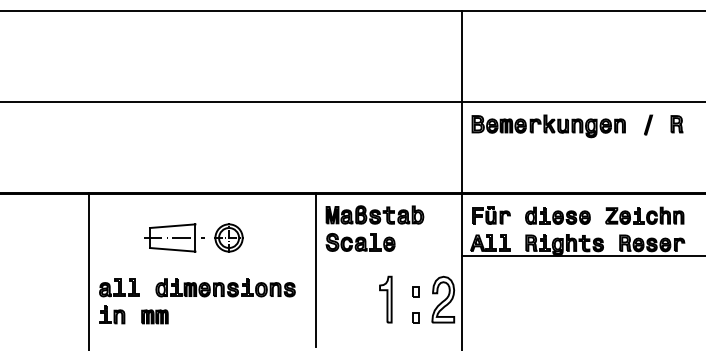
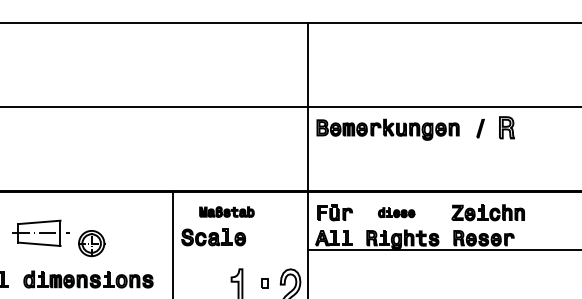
part: (676, 124) -> (506, 128), size x1.4
part: (374, 214) -> (226, 211), size x0.6
part: (557, 215) -> (396, 212), size x0.6
part: (644, 215) -> (487, 212), moved
part: (228, 237) -> (91, 243), moved

